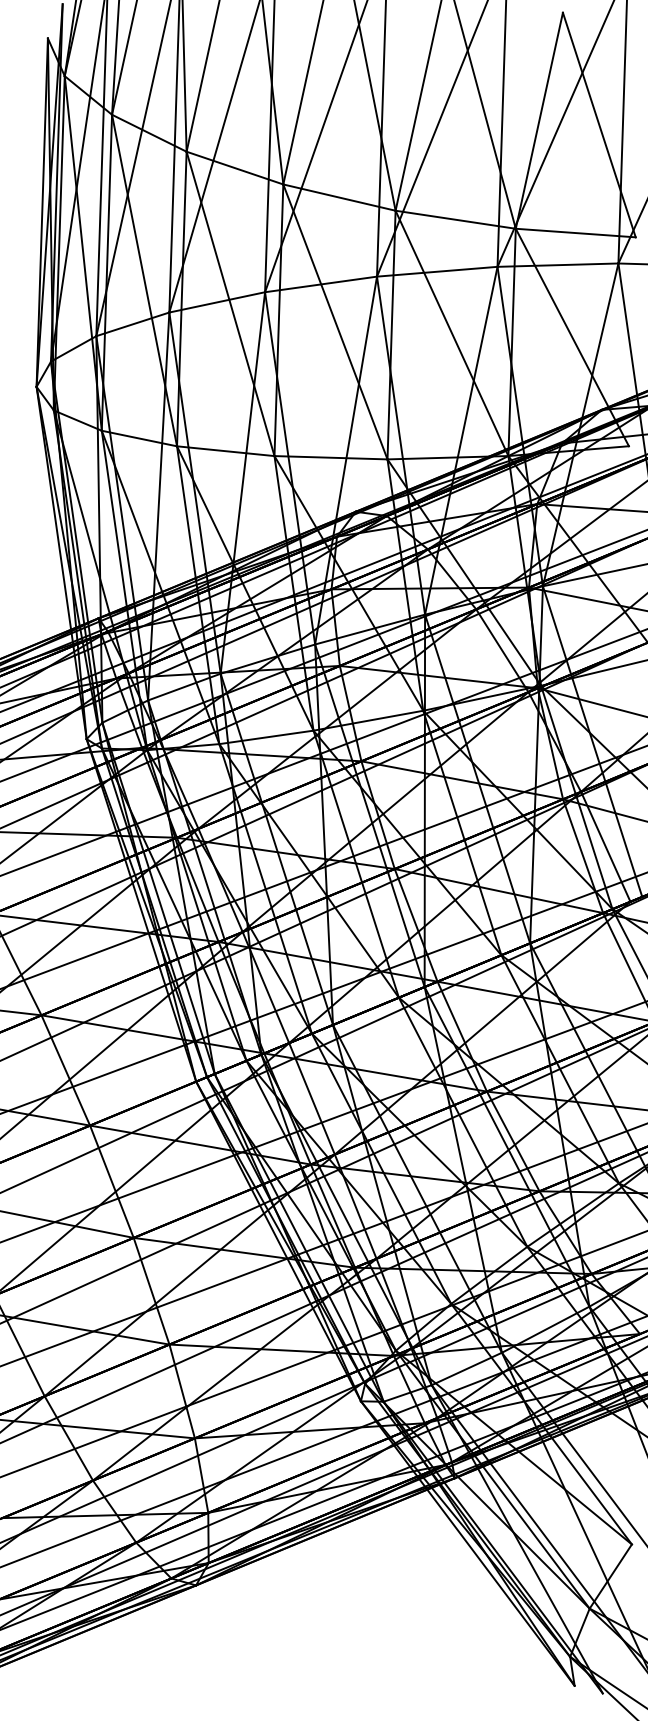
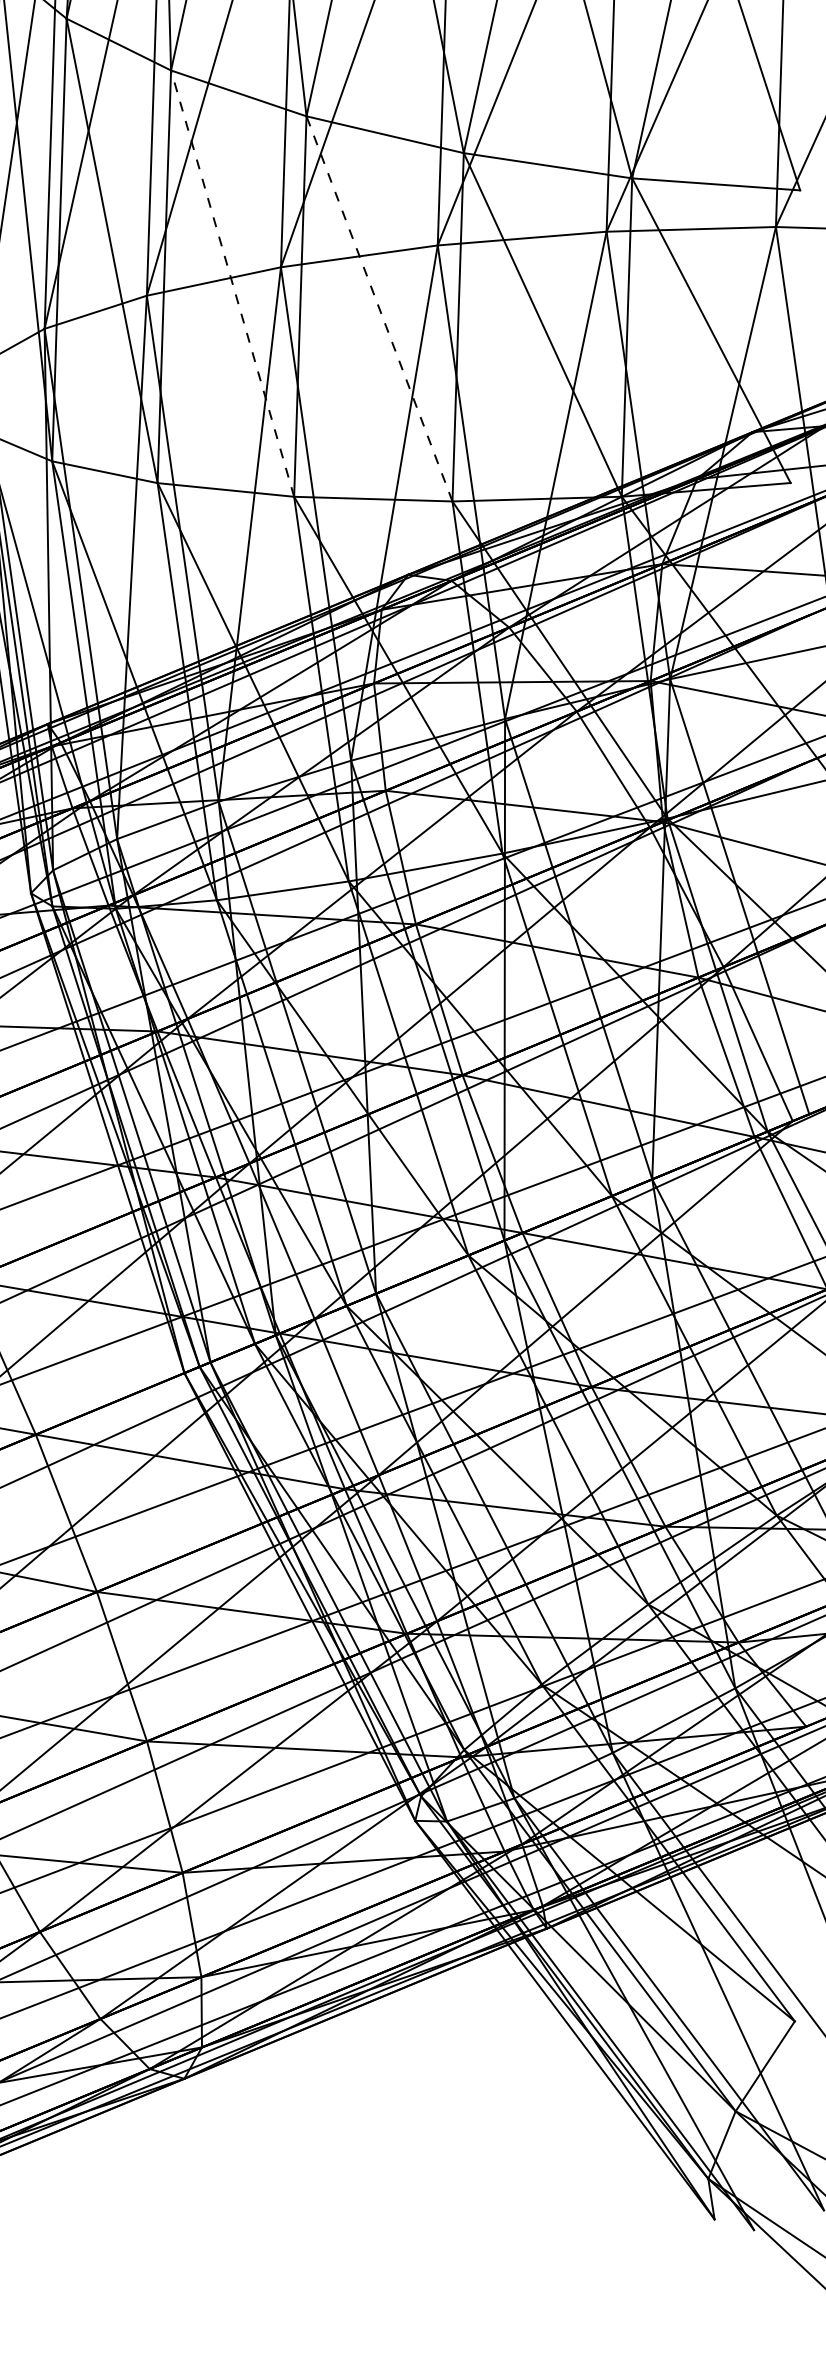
line: (230, 303) -> (232, 283), solid -> dashed
line: (335, 321) -> (379, 308), solid -> dashed

